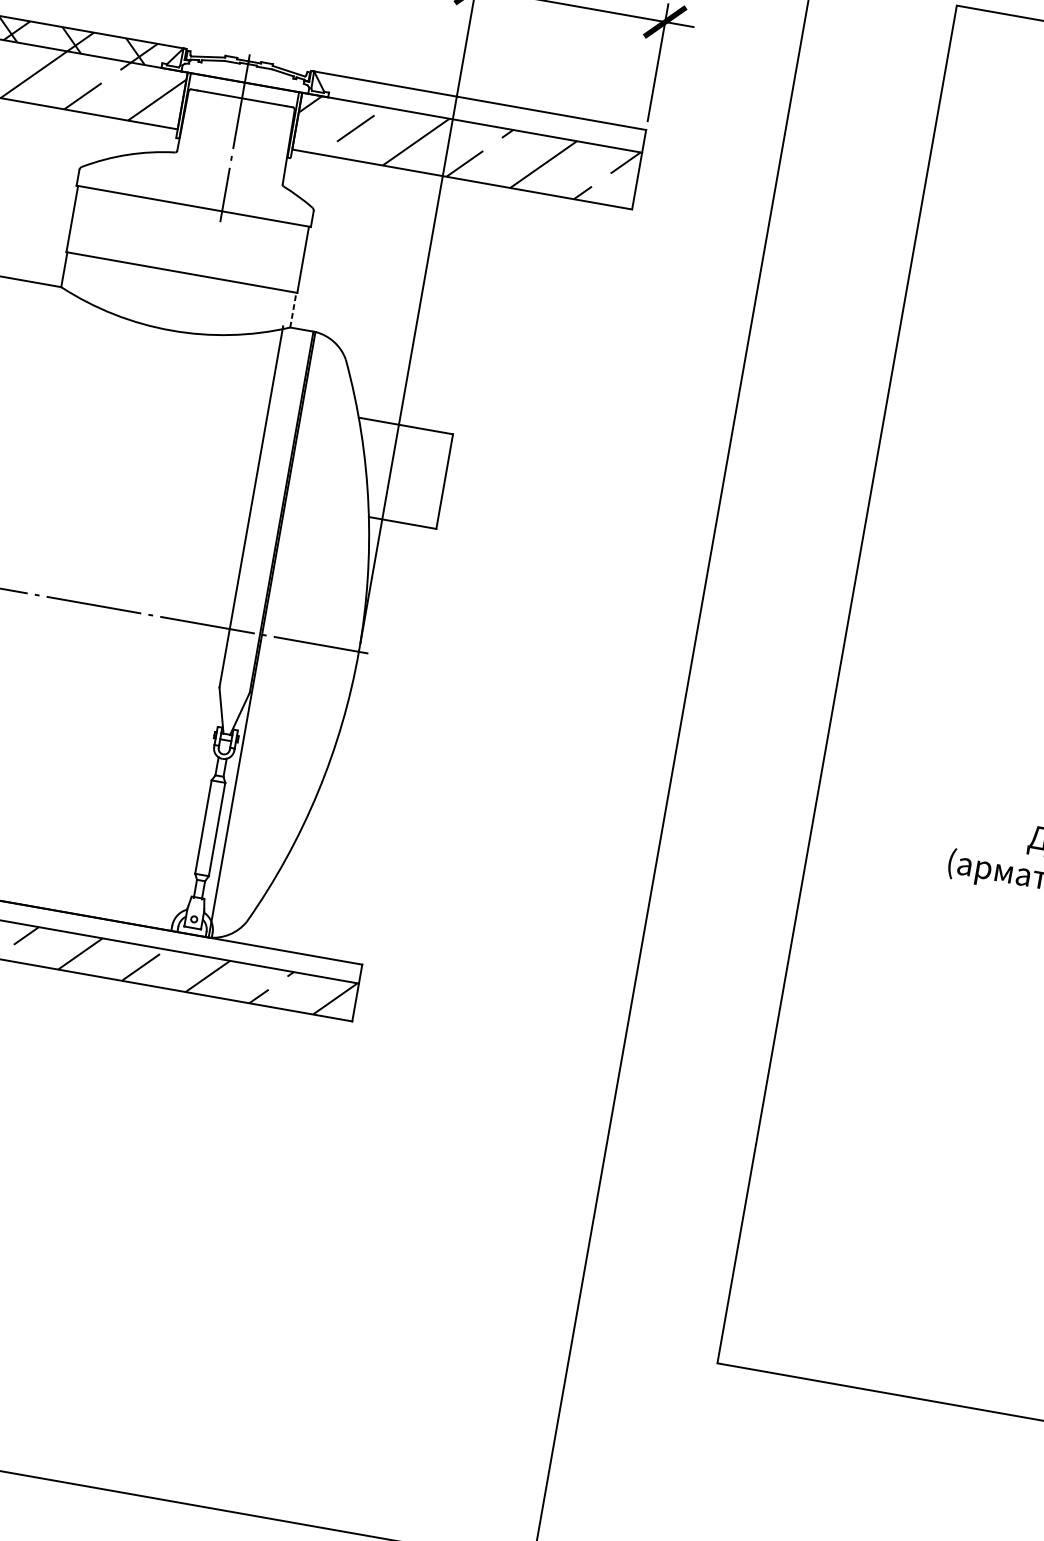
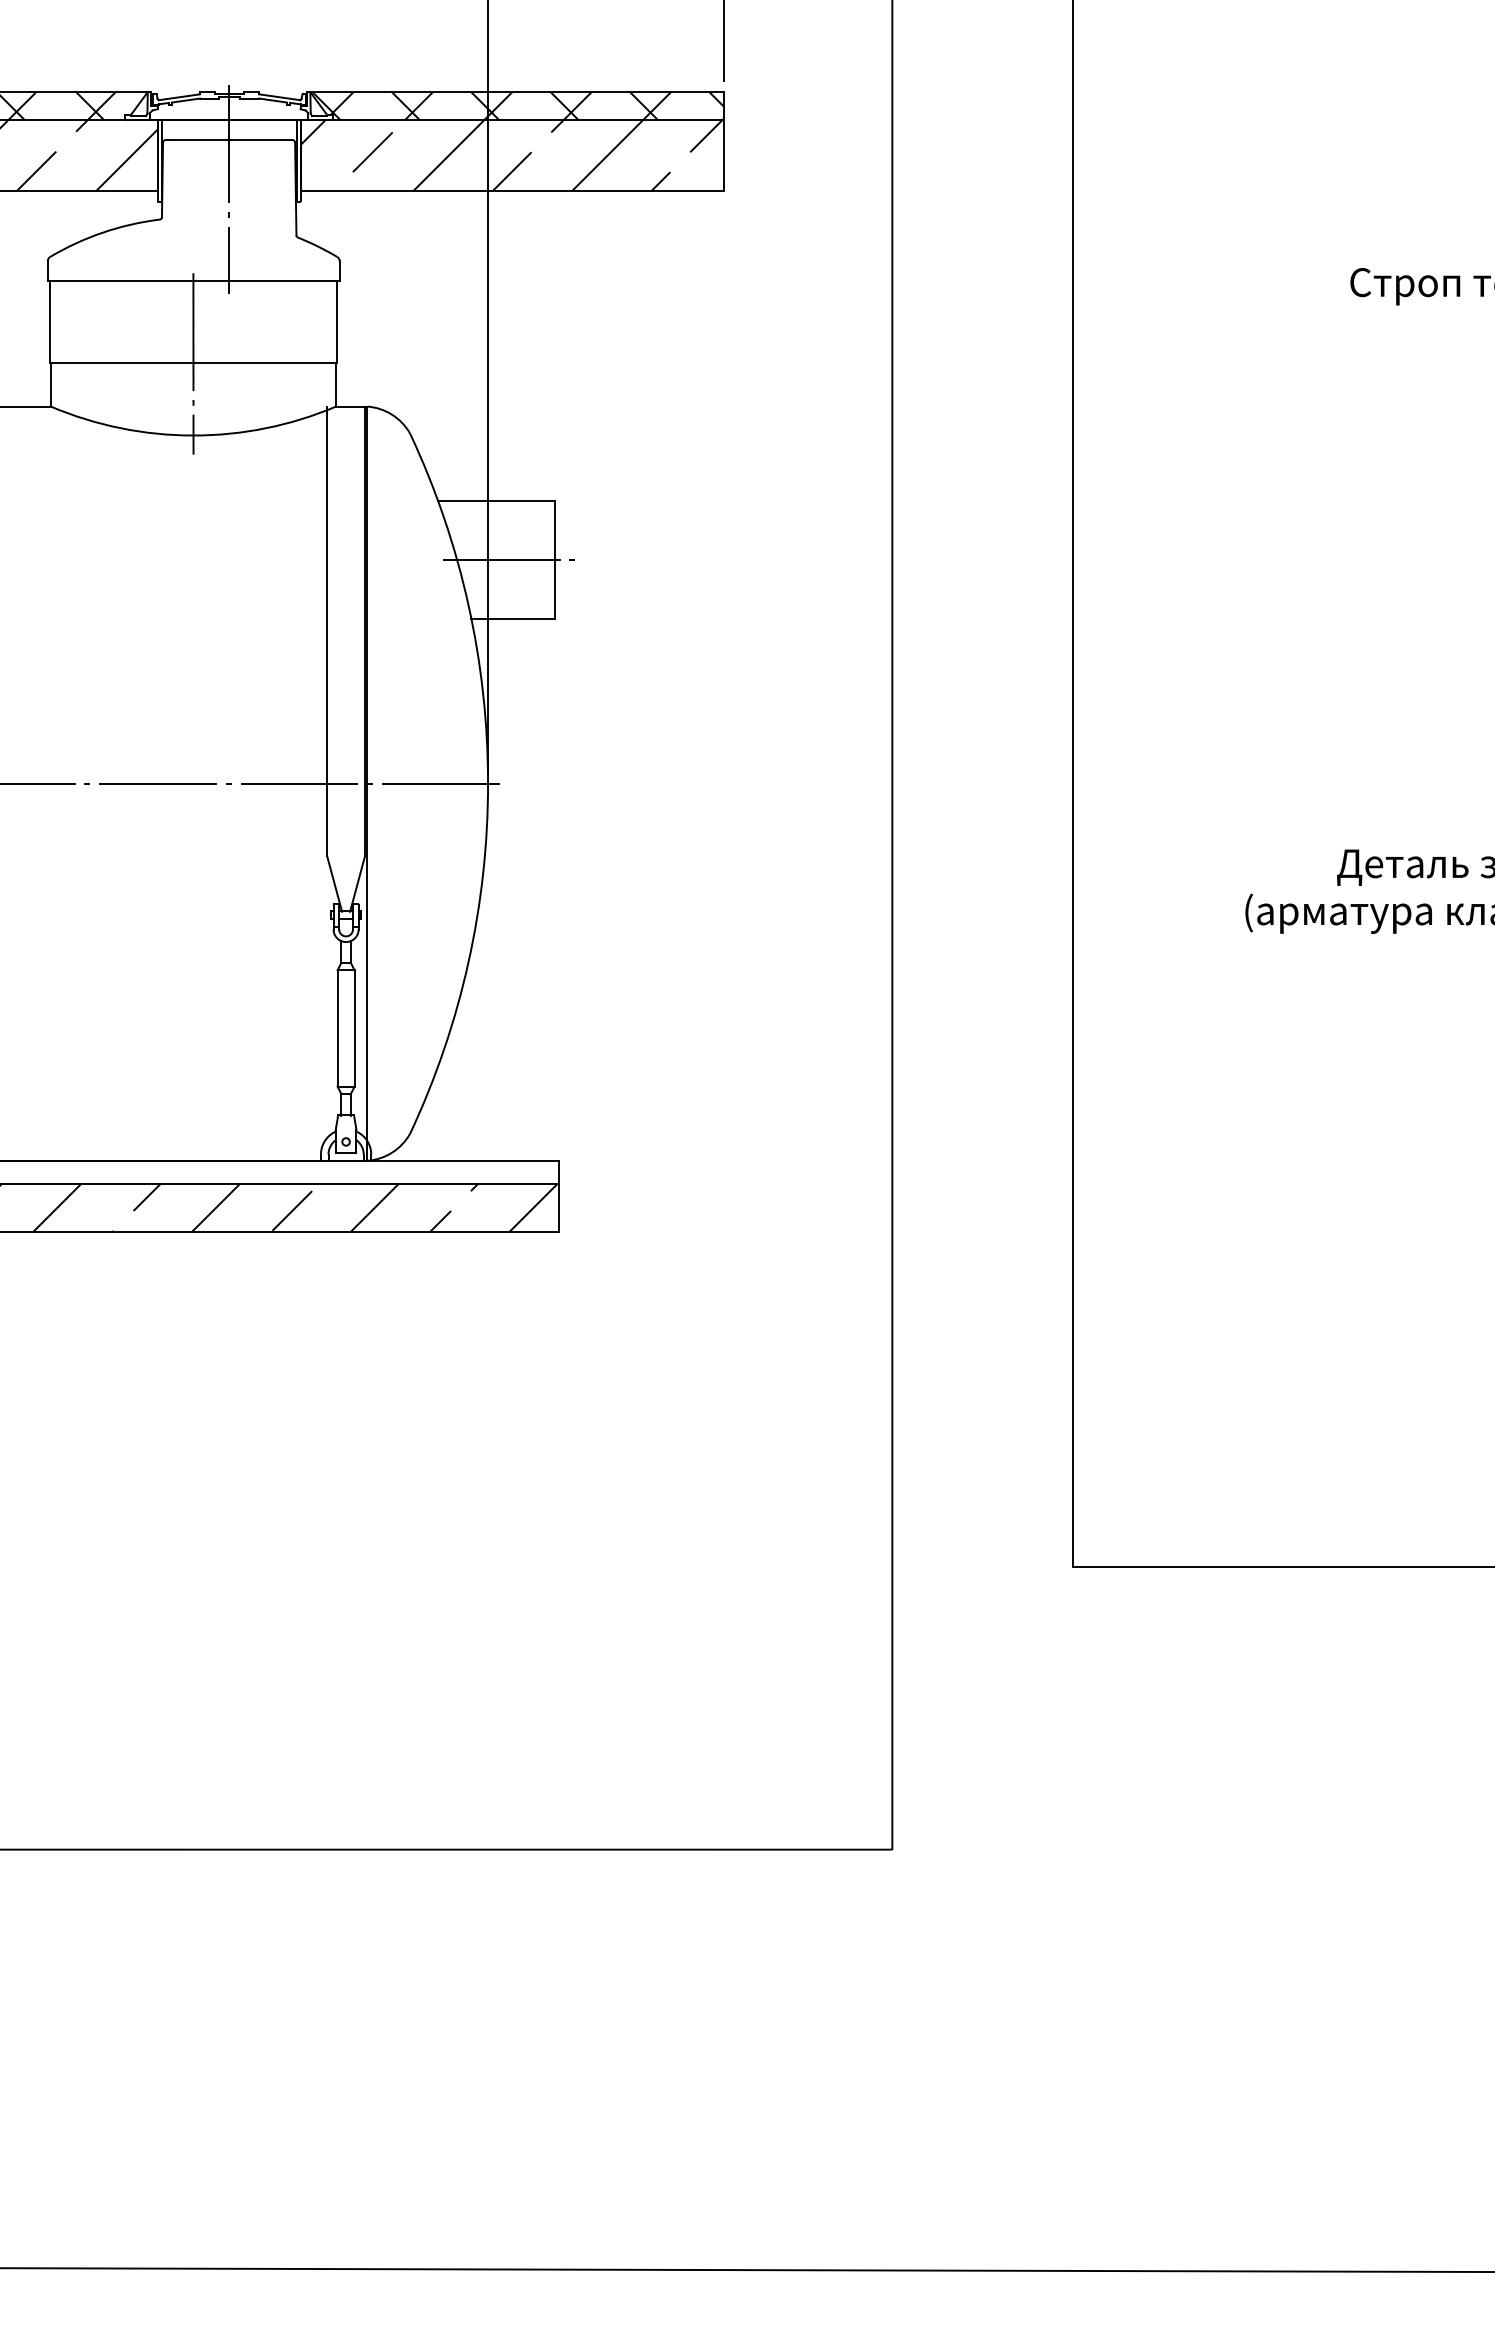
hatch: (478, 112) -> (517, 106), added
line: (181, 272) -> (193, 363), added
line: (293, 309) -> (336, 384), dashed -> solid
line: (407, 474) -> (509, 559), added

